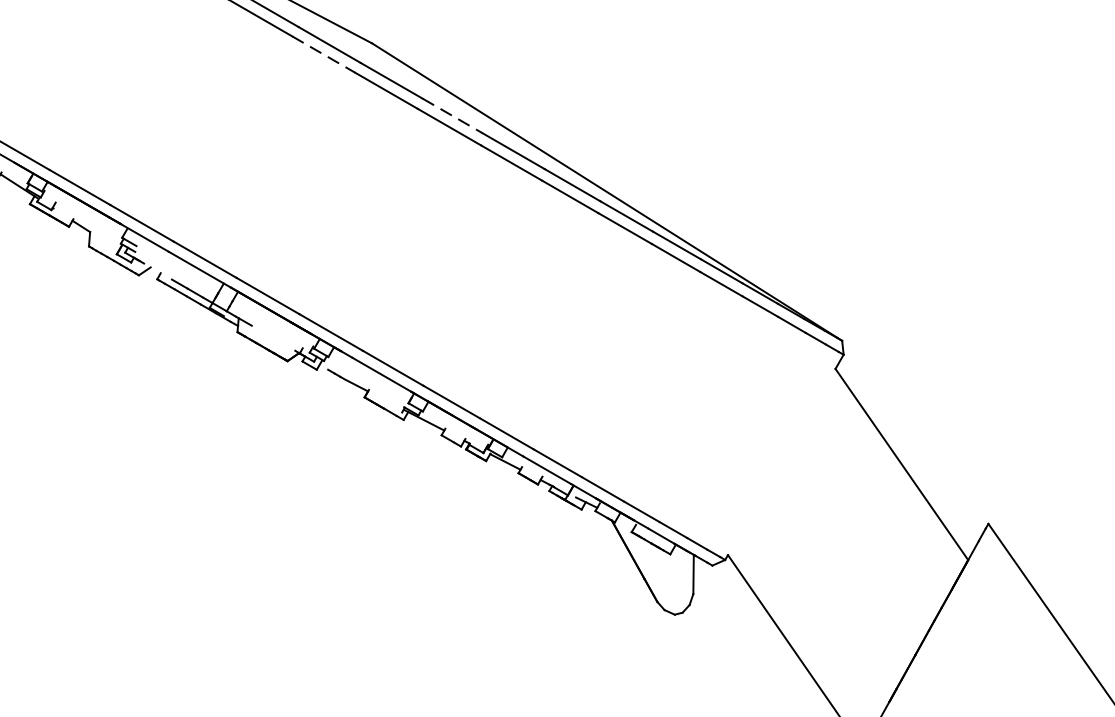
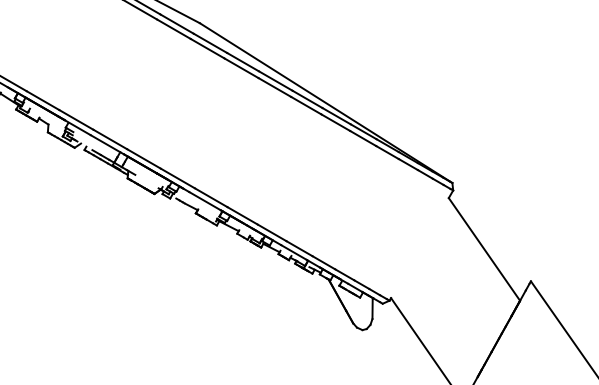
line: (324, 55) -> (174, 29), dashed -> solid
line: (453, 116) -> (243, 62), dashed -> solid

